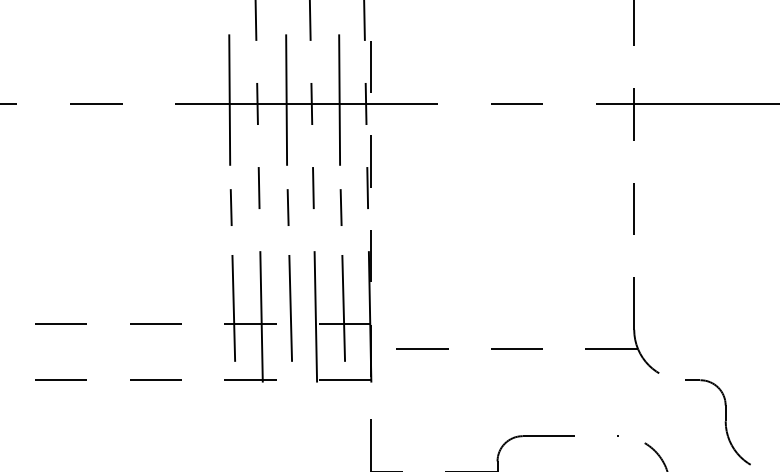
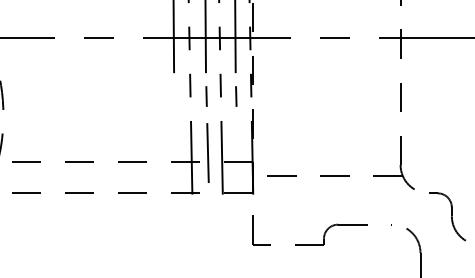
line: (230, 207) -> (174, 96), removed
line: (232, 309) -> (175, 153), removed
line: (343, 309) -> (237, 153), removed

